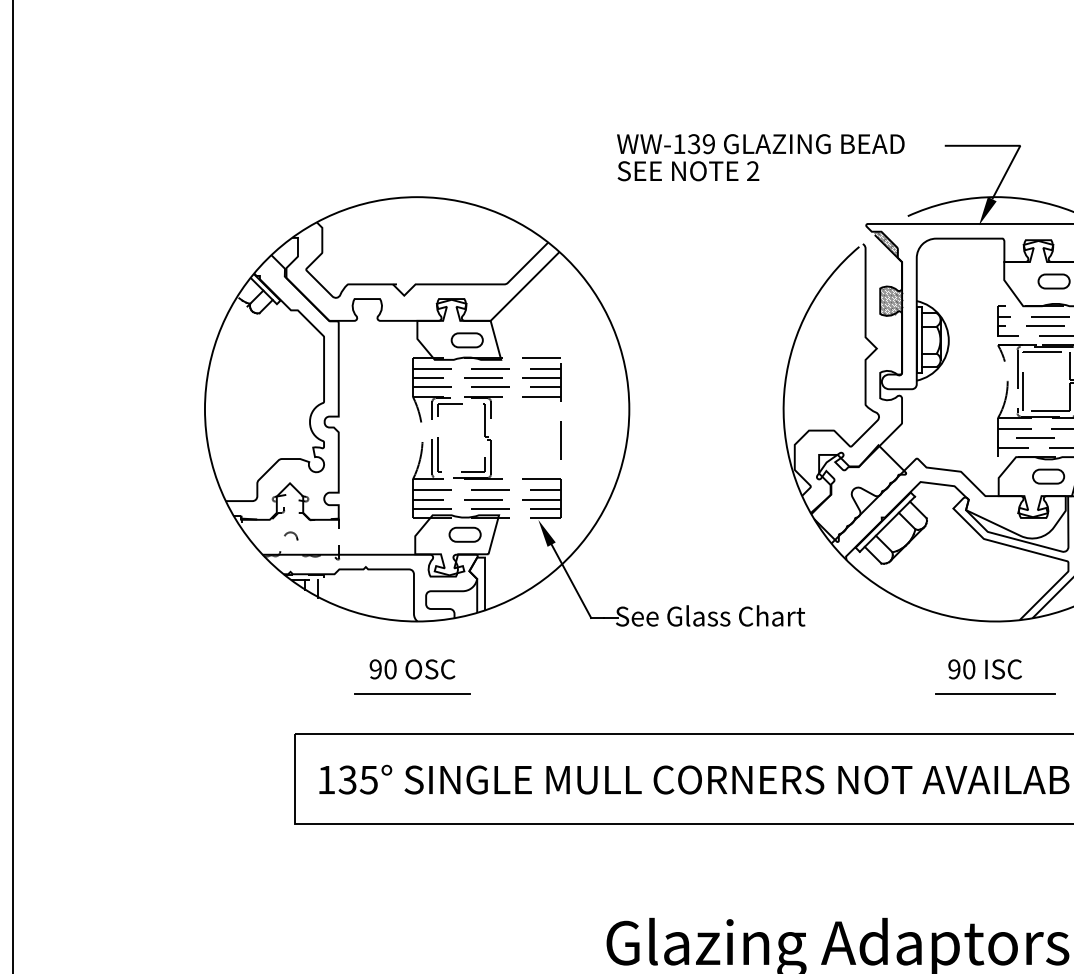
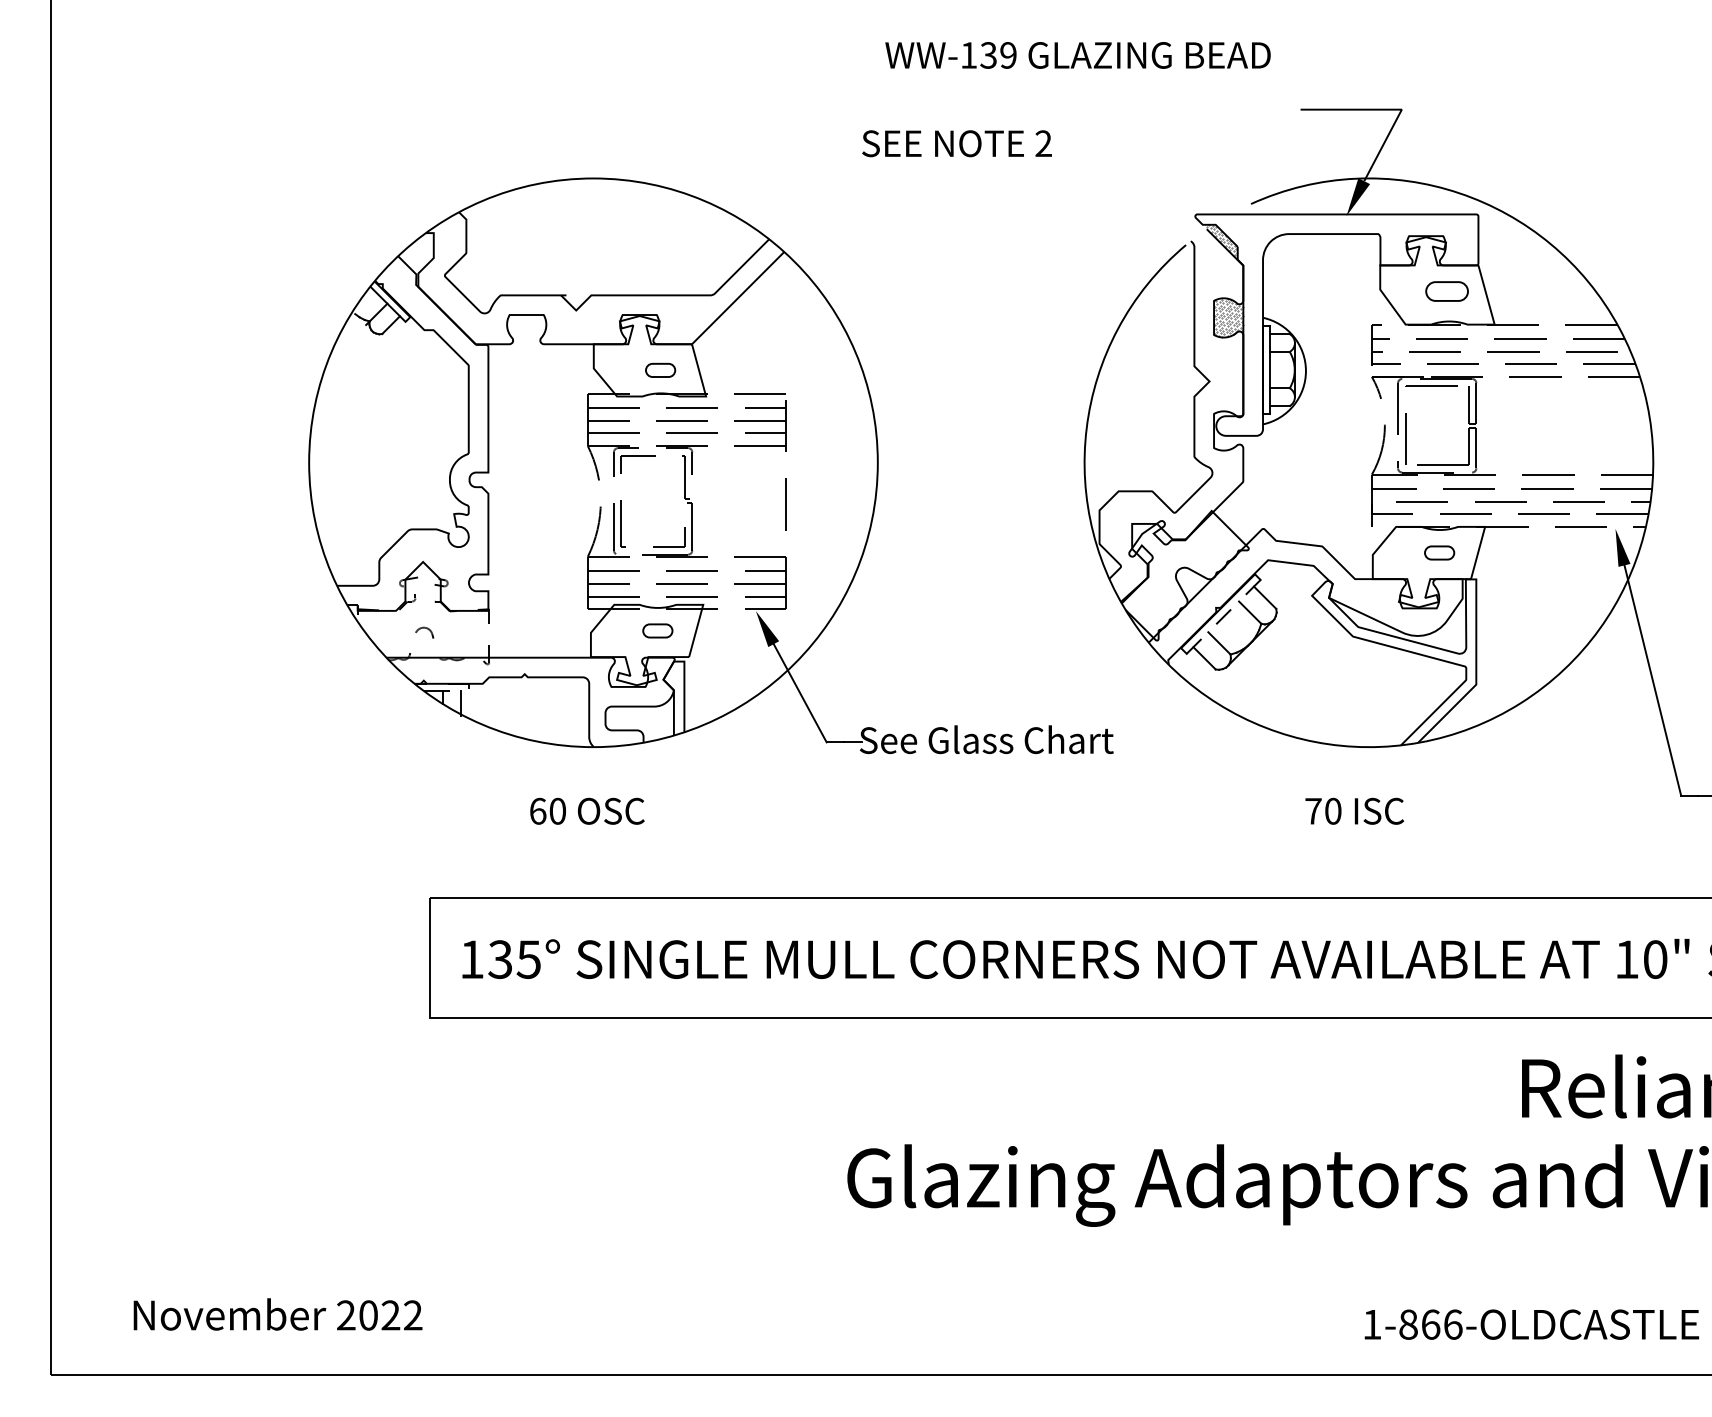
text: (760, 144) -> (1077, 55), moved
part: (467, 340) -> (660, 370), size x0.7
part: (1048, 476) -> (1439, 552), size x0.7
line: (887, 524) -> (1223, 617), solid -> dashed
part: (464, 534) -> (657, 630), size x0.7
text: (375, 668) -> (537, 810), 90 -> 60
text: (954, 668) -> (1313, 810), 90 -> 70
line: (411, 693) -> (586, 843), removed
line: (995, 693) -> (1368, 843), removed

